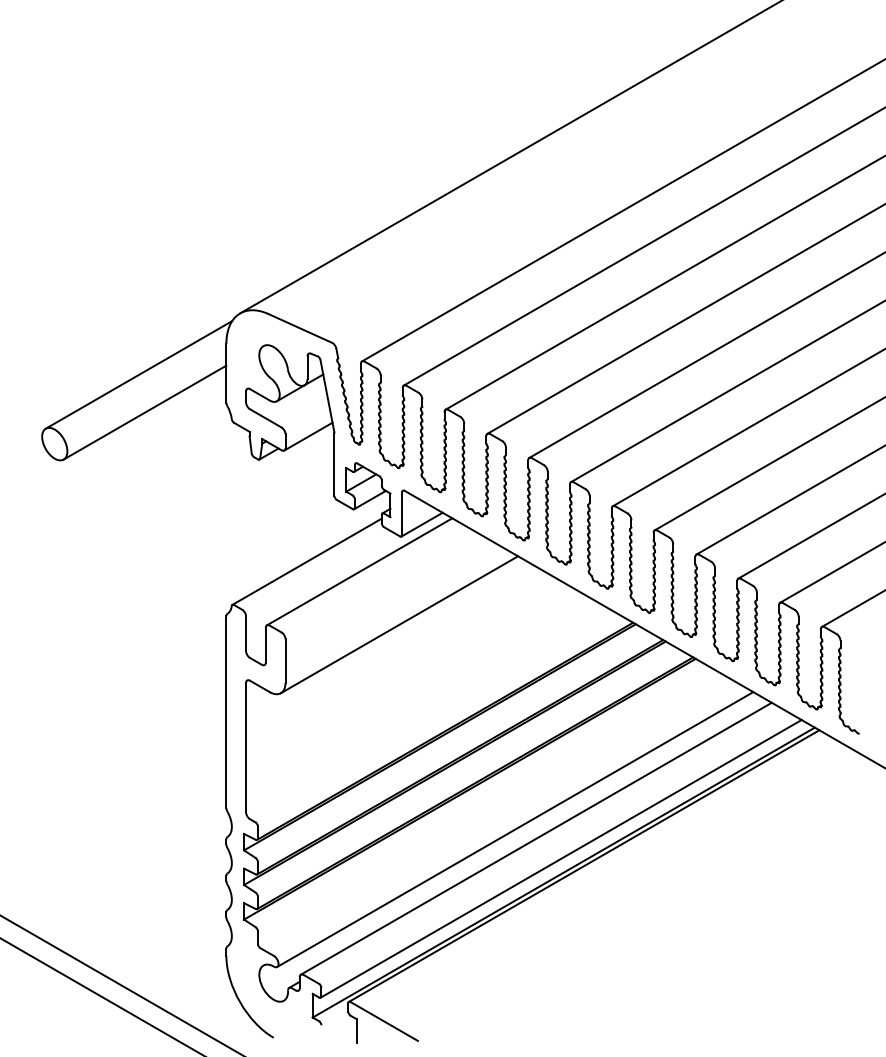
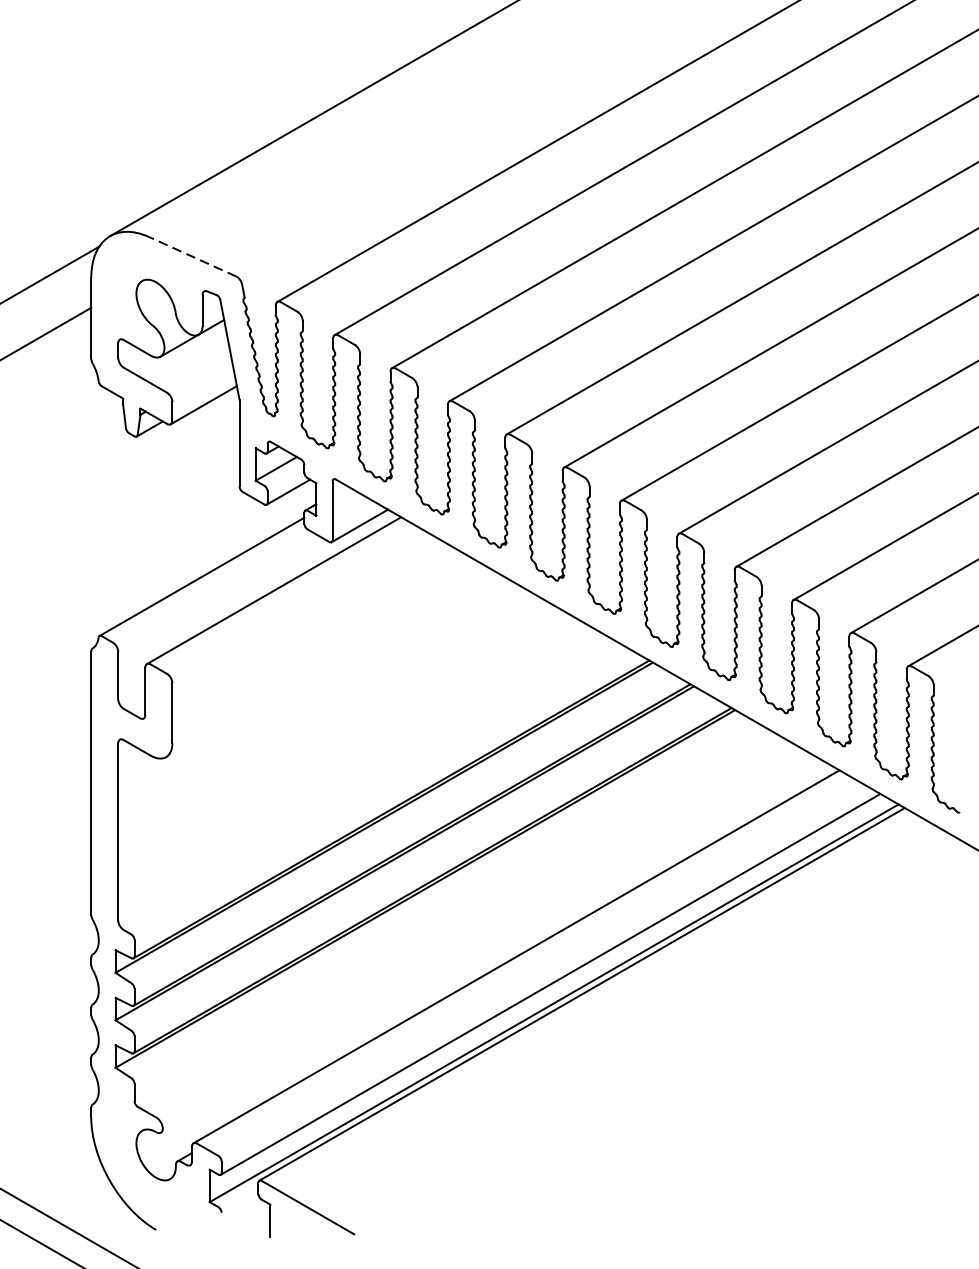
line: (300, 328) -> (192, 256), solid -> dashed
line: (399, 624) -> (328, 662), removed
line: (515, 829) -> (487, 944), removed

